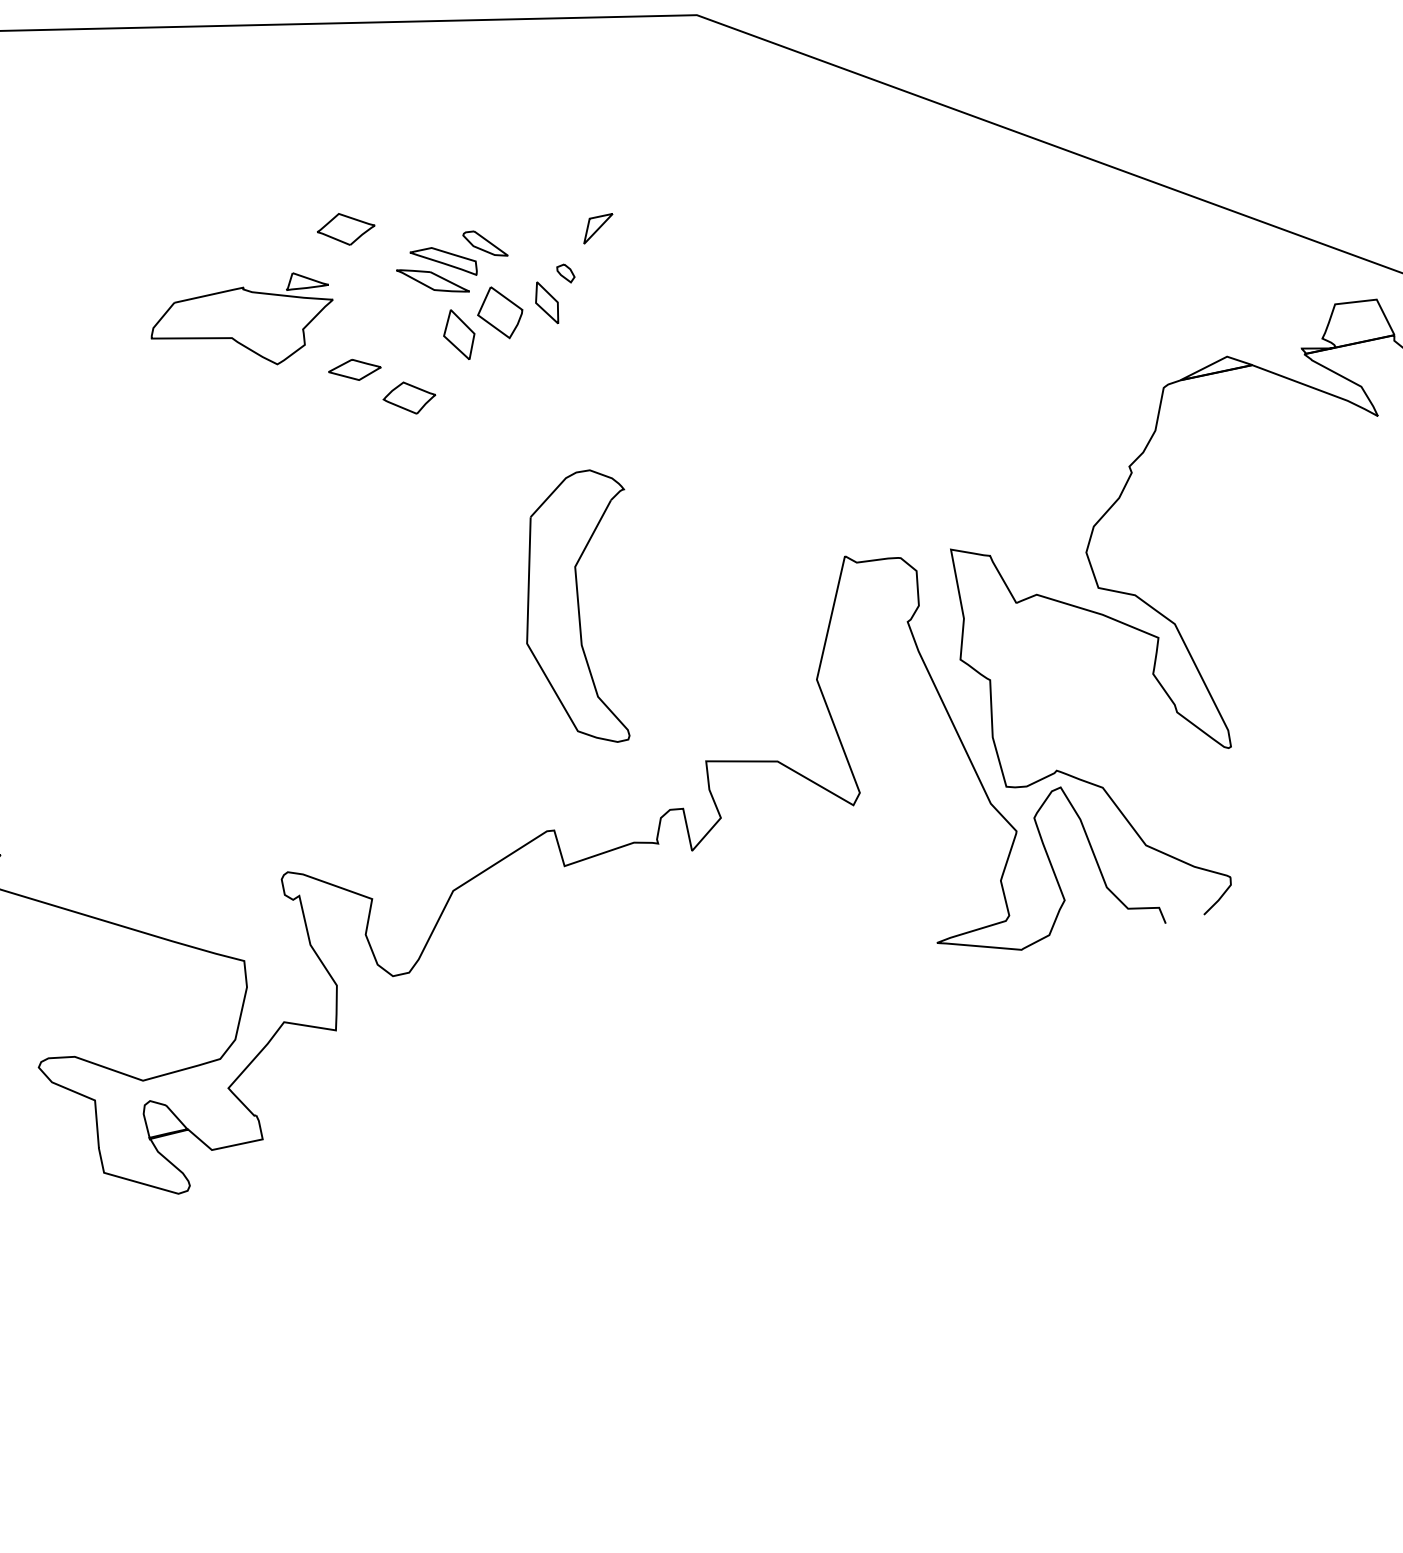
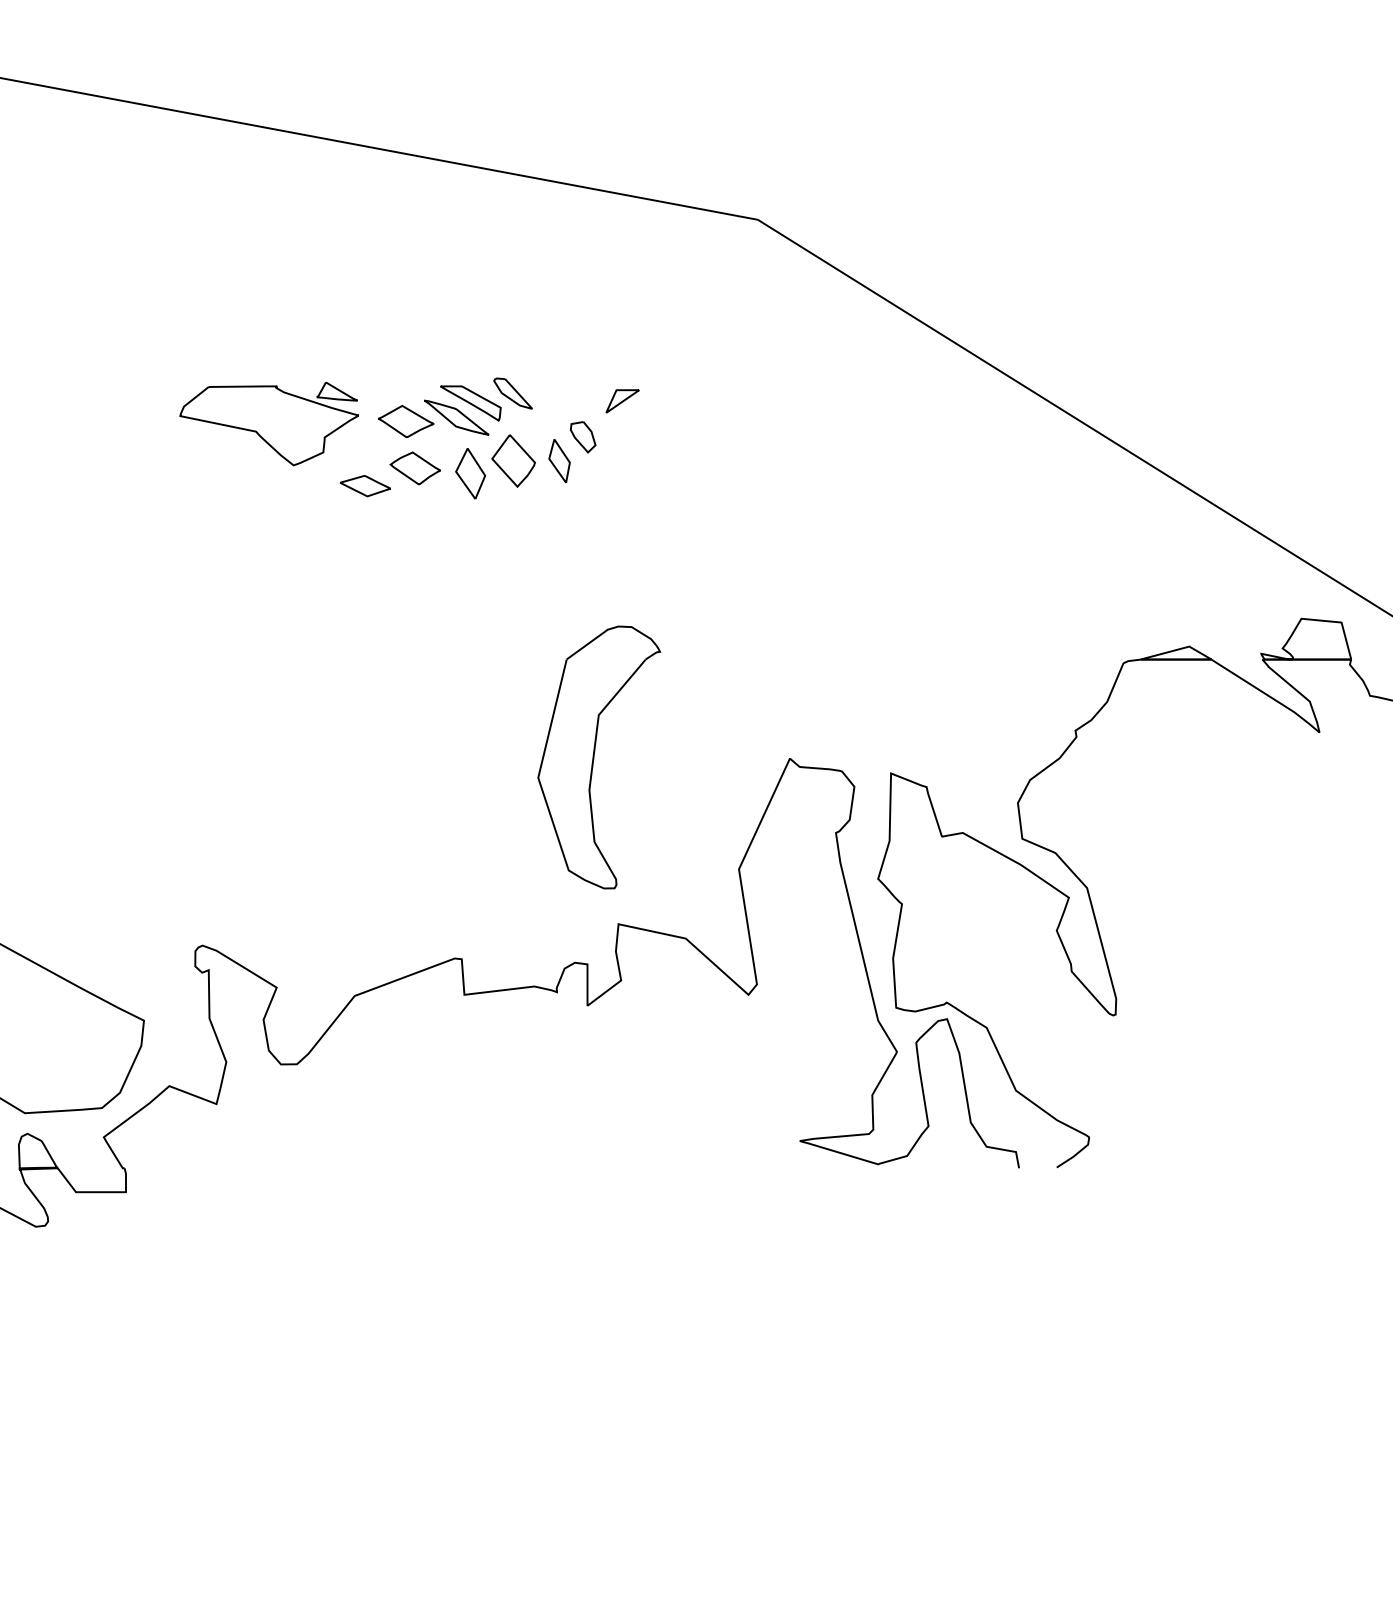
part: (346, 228) -> (406, 421), moved
part: (566, 273) -> (583, 437), size x1.67
part: (408, 398) -> (414, 468), moved
part: (584, 609) -> (599, 757), moved

